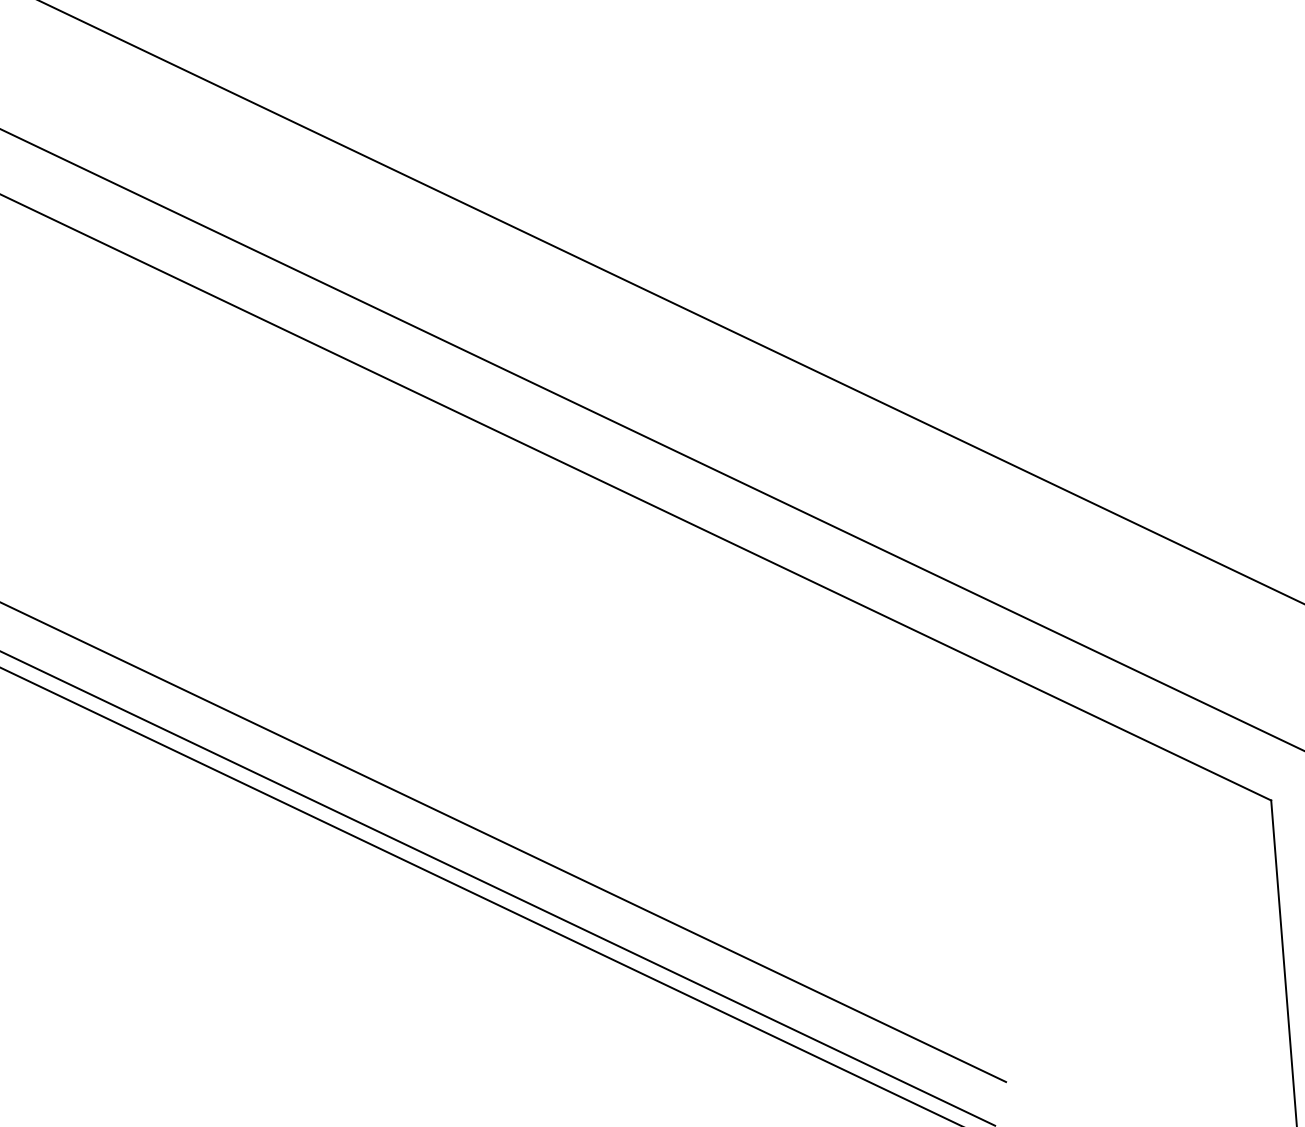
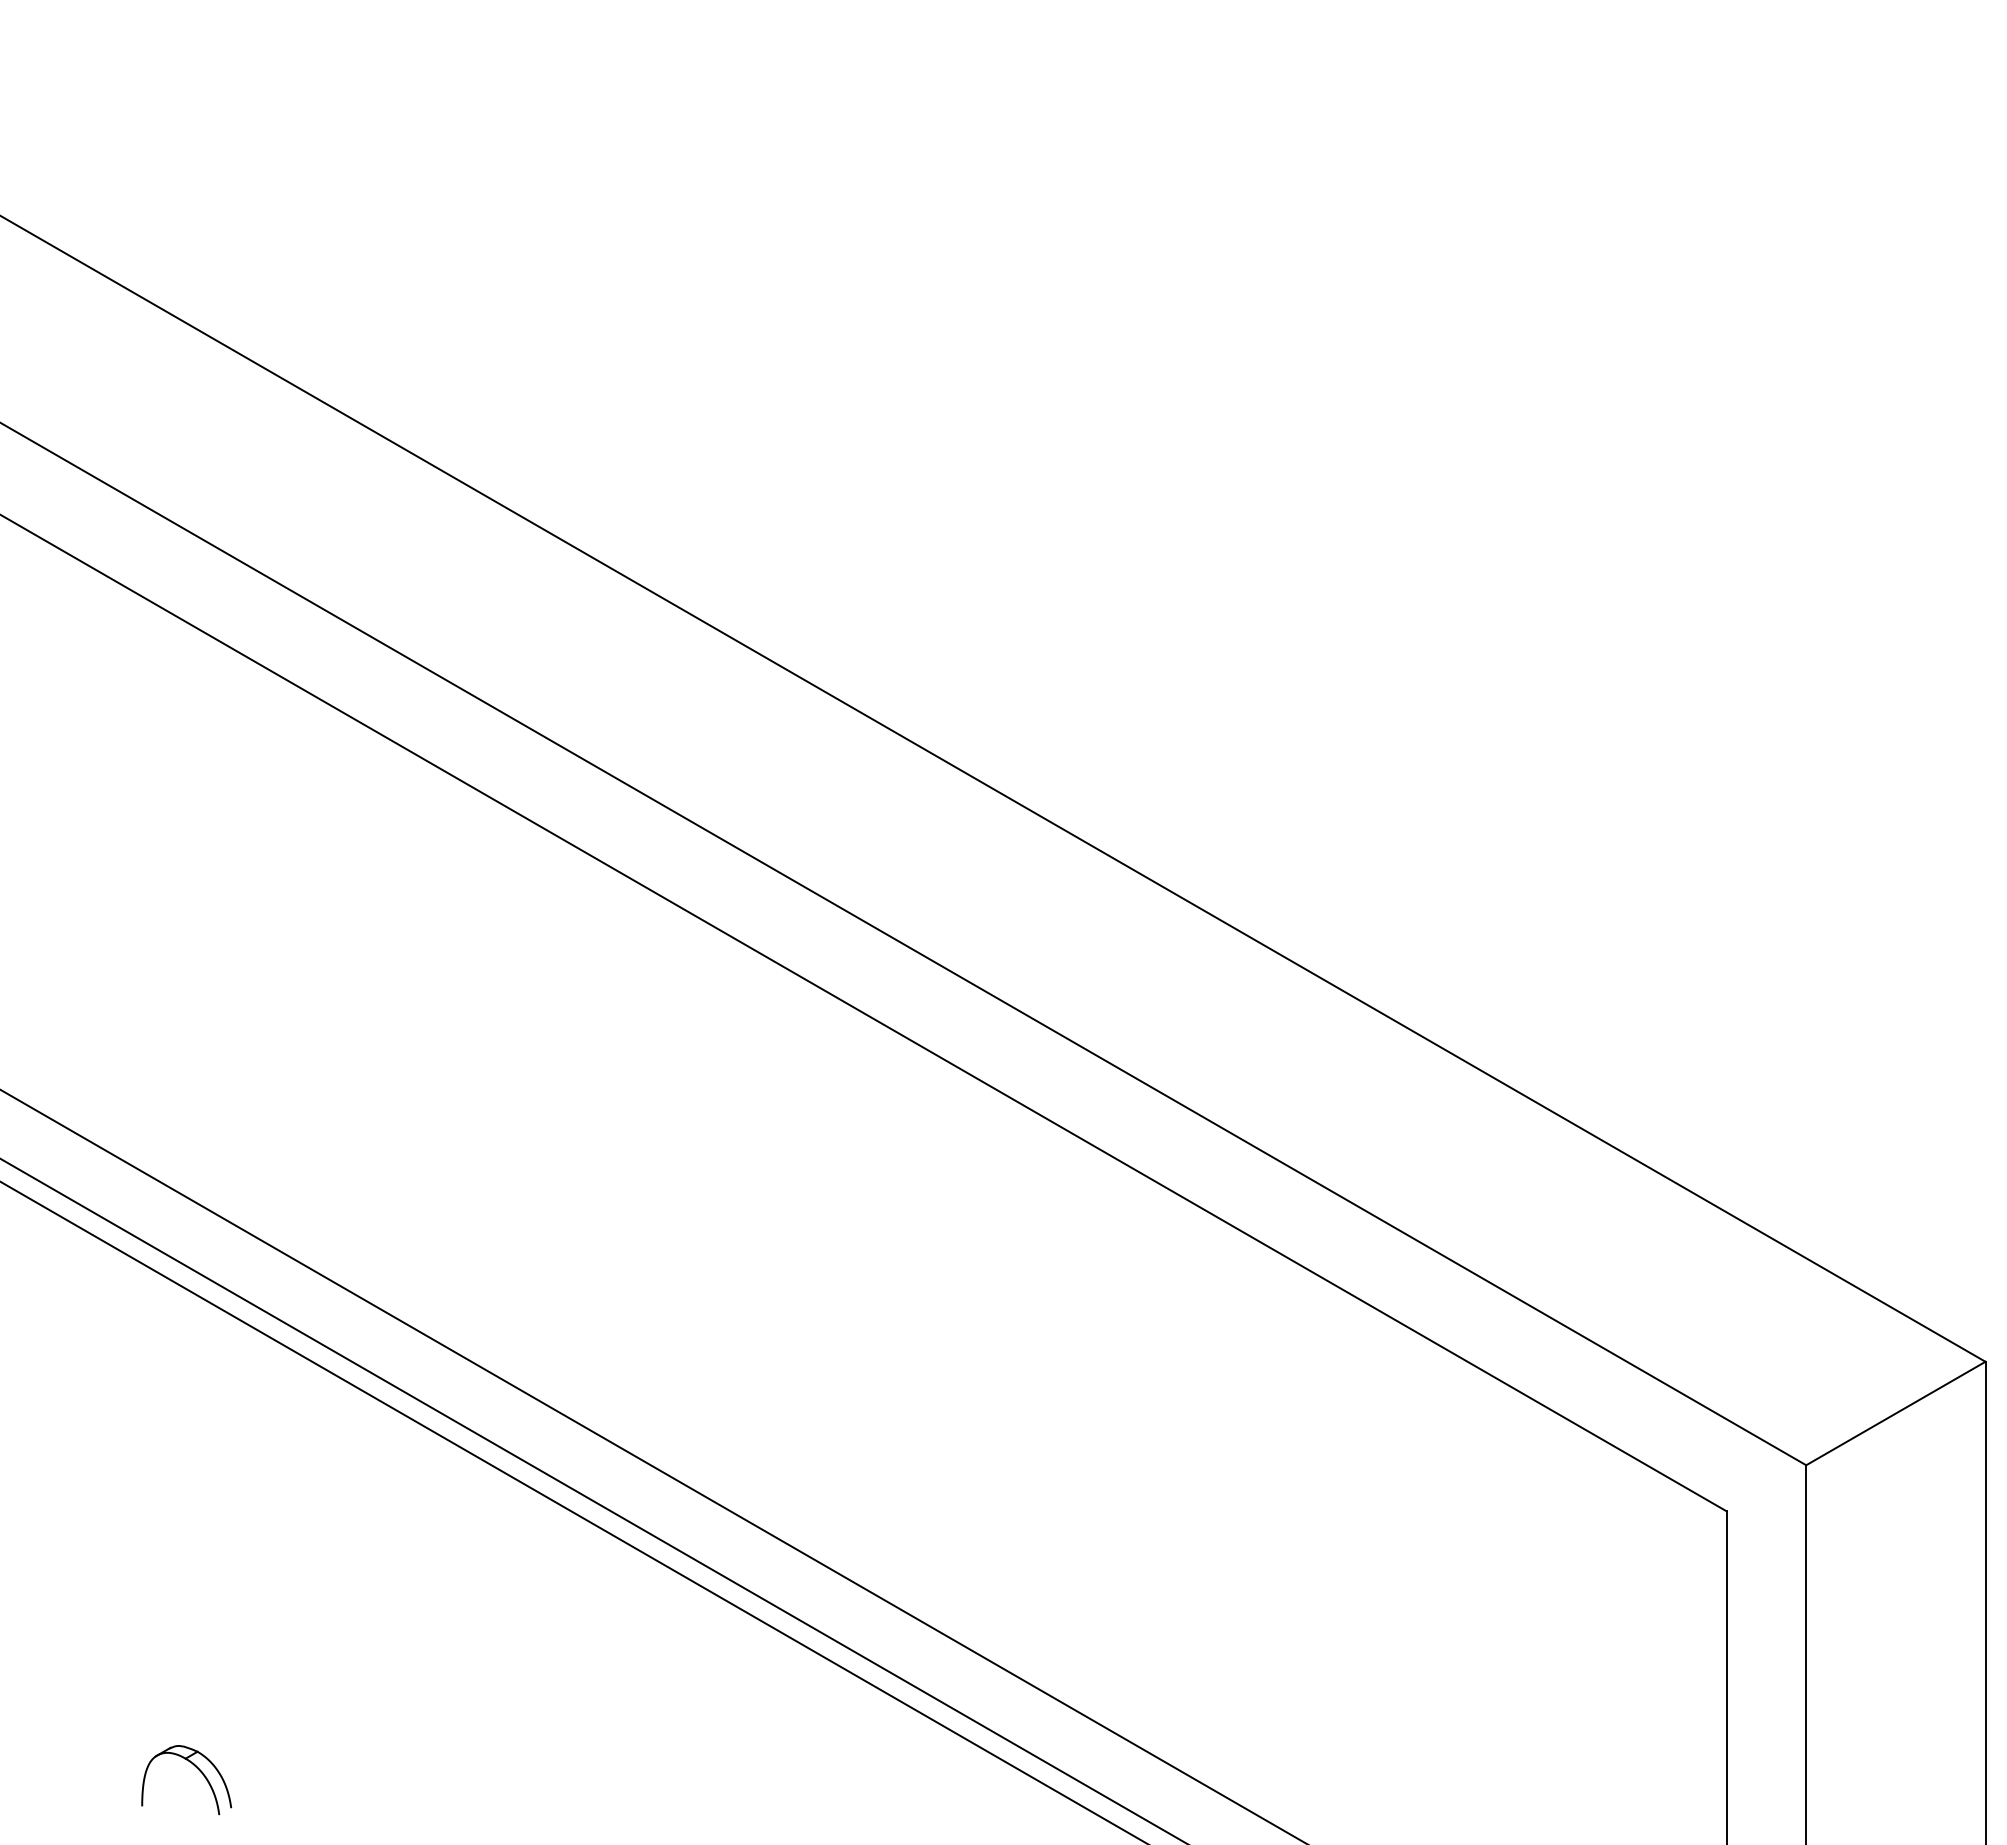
part: (158, 1079) -> (197, 1769), added

